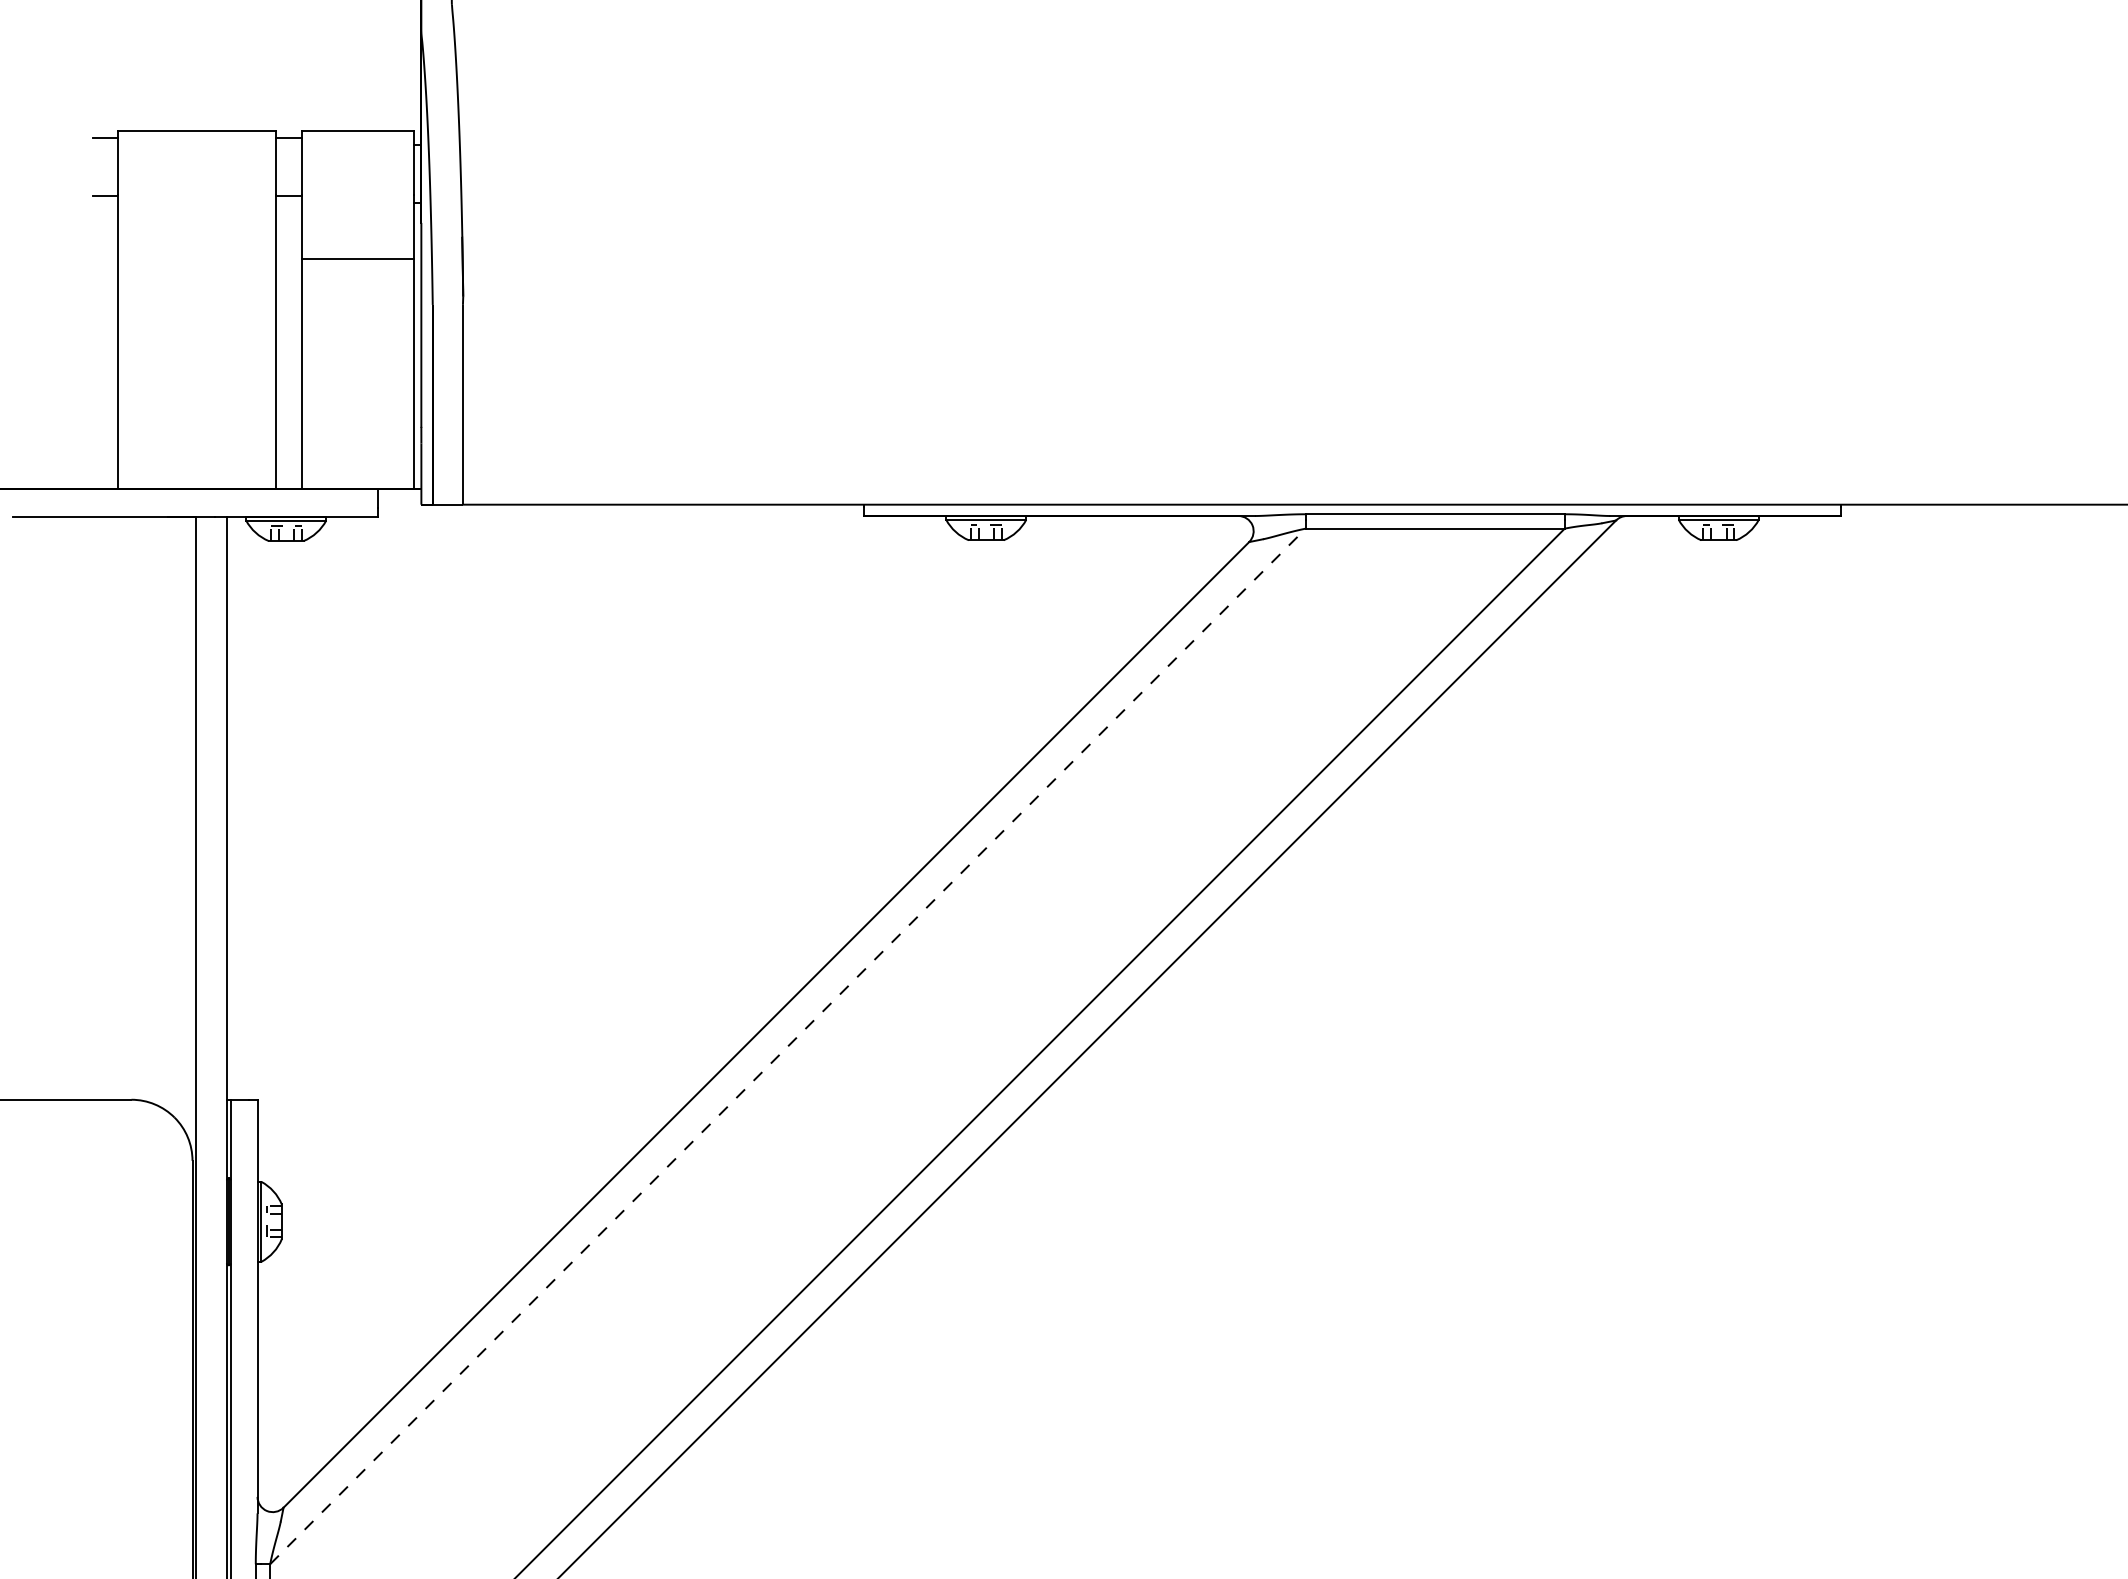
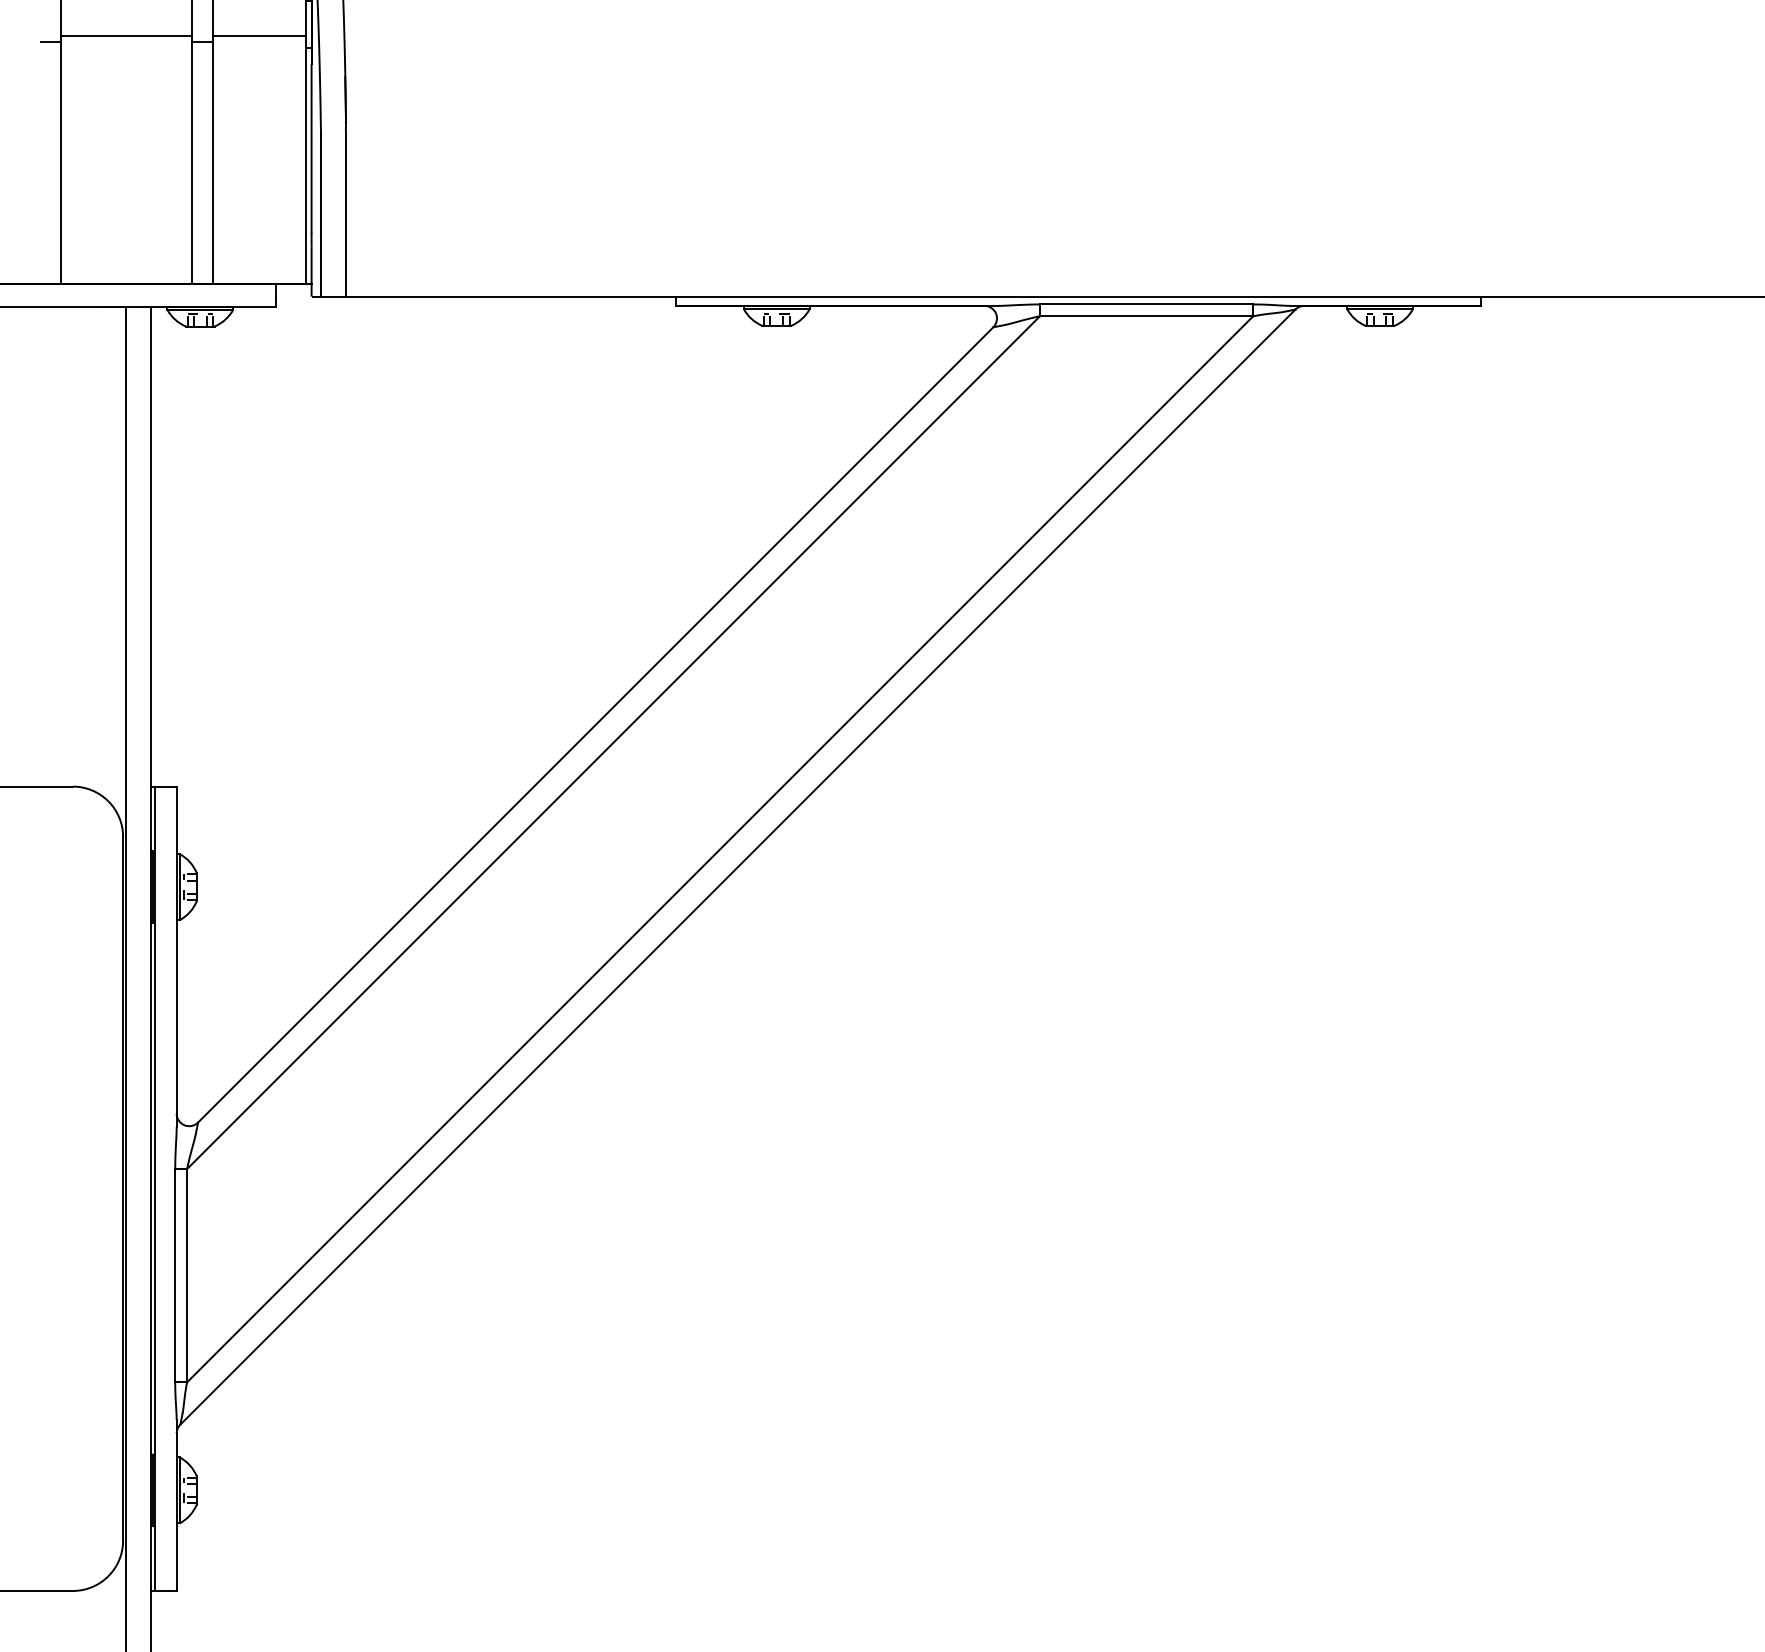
line: (196, 188) -> (126, 36), added
line: (358, 259) -> (259, 36), moved
line: (787, 1046) -> (613, 742), dashed -> solid

